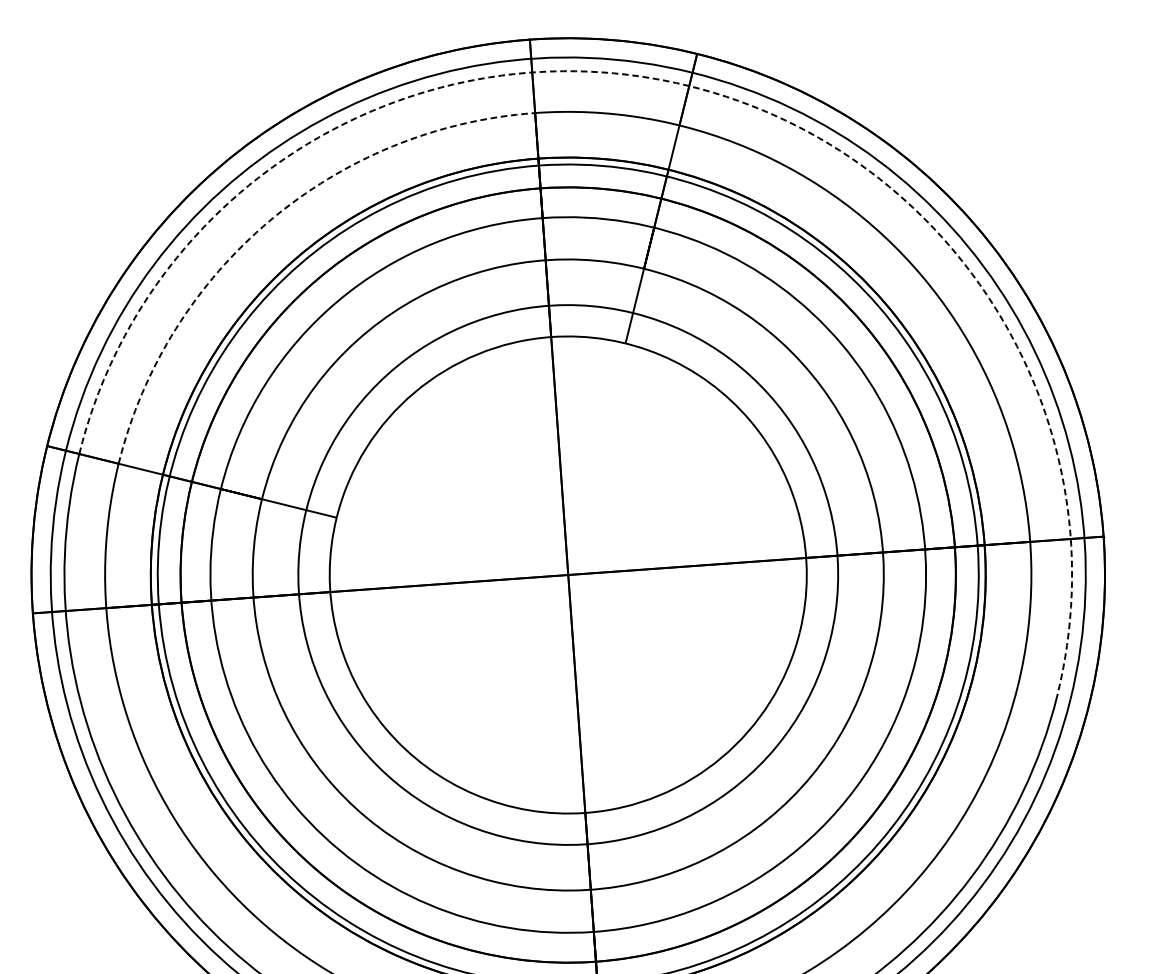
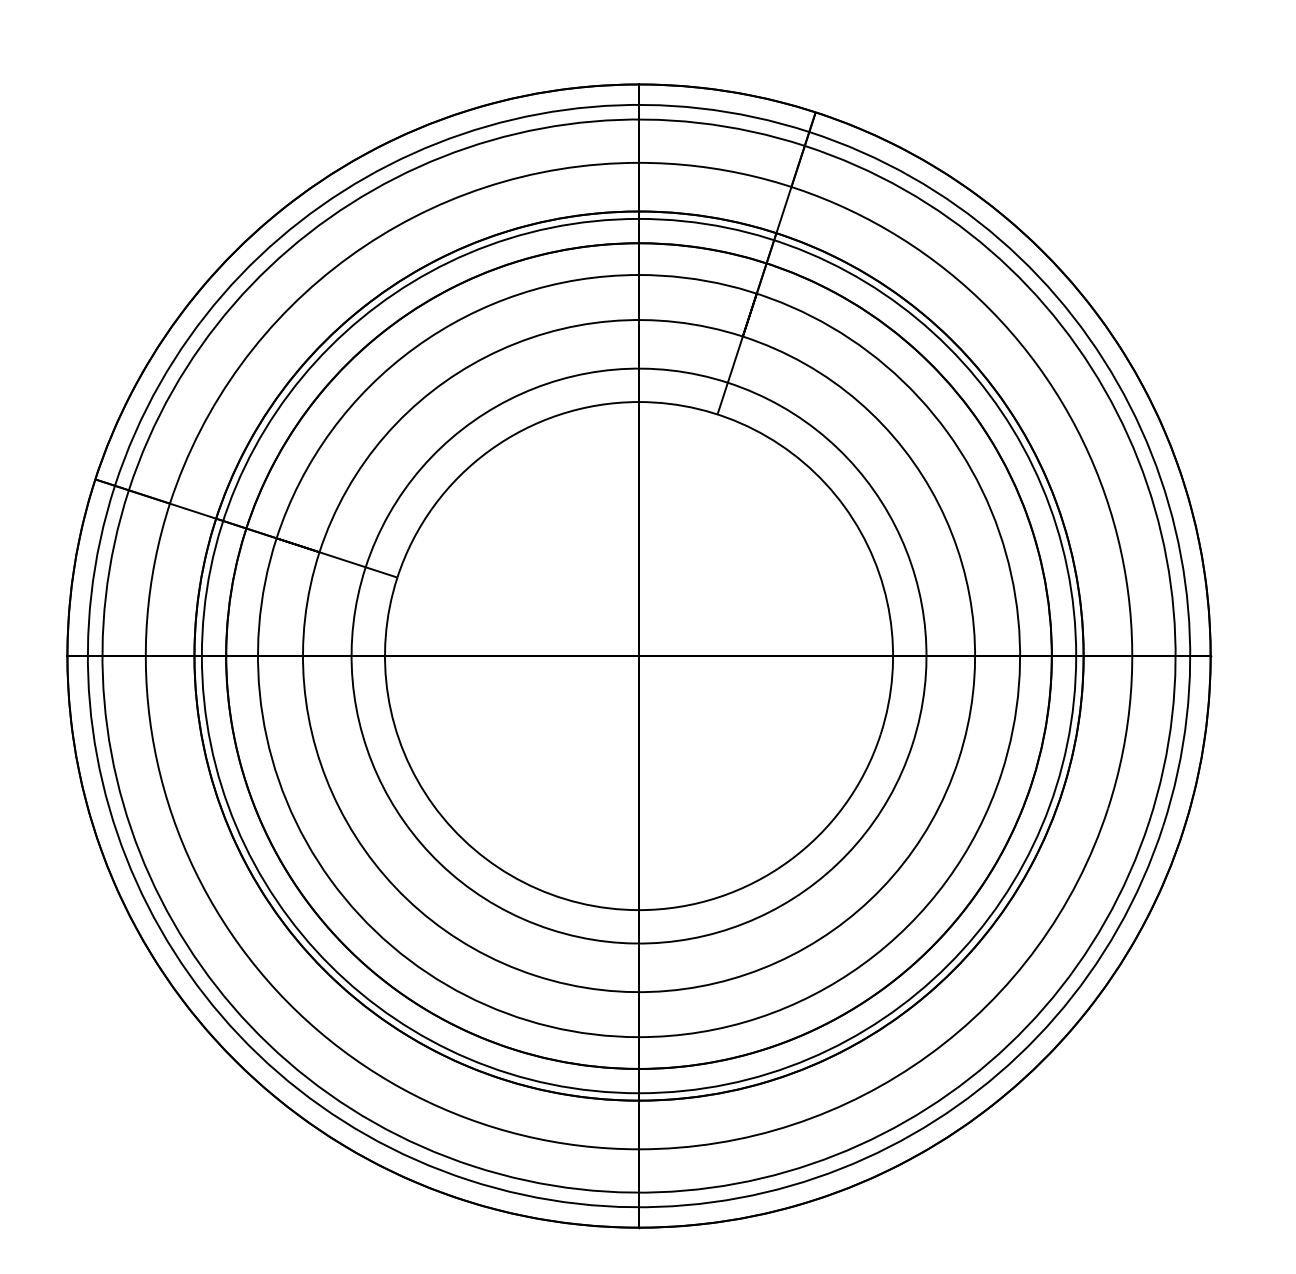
arc: (688, 85) -> (804, 145), dashed -> solid
arc: (270, 221) -> (349, 257), dashed -> solid

